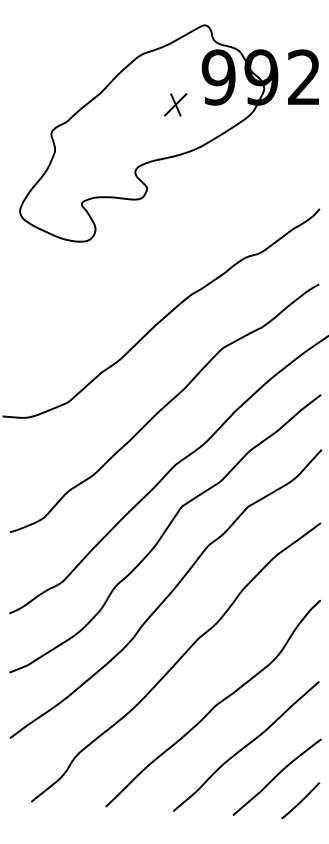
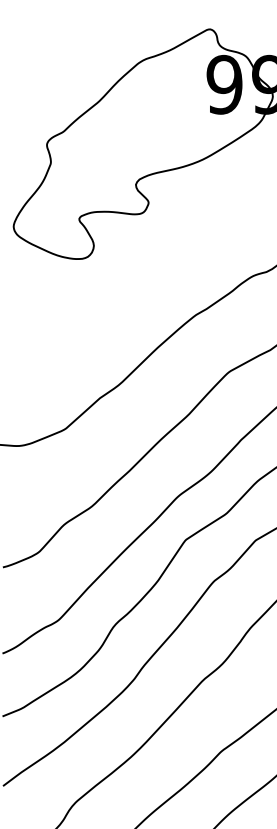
part: (175, 104) -> (178, 113), removed

